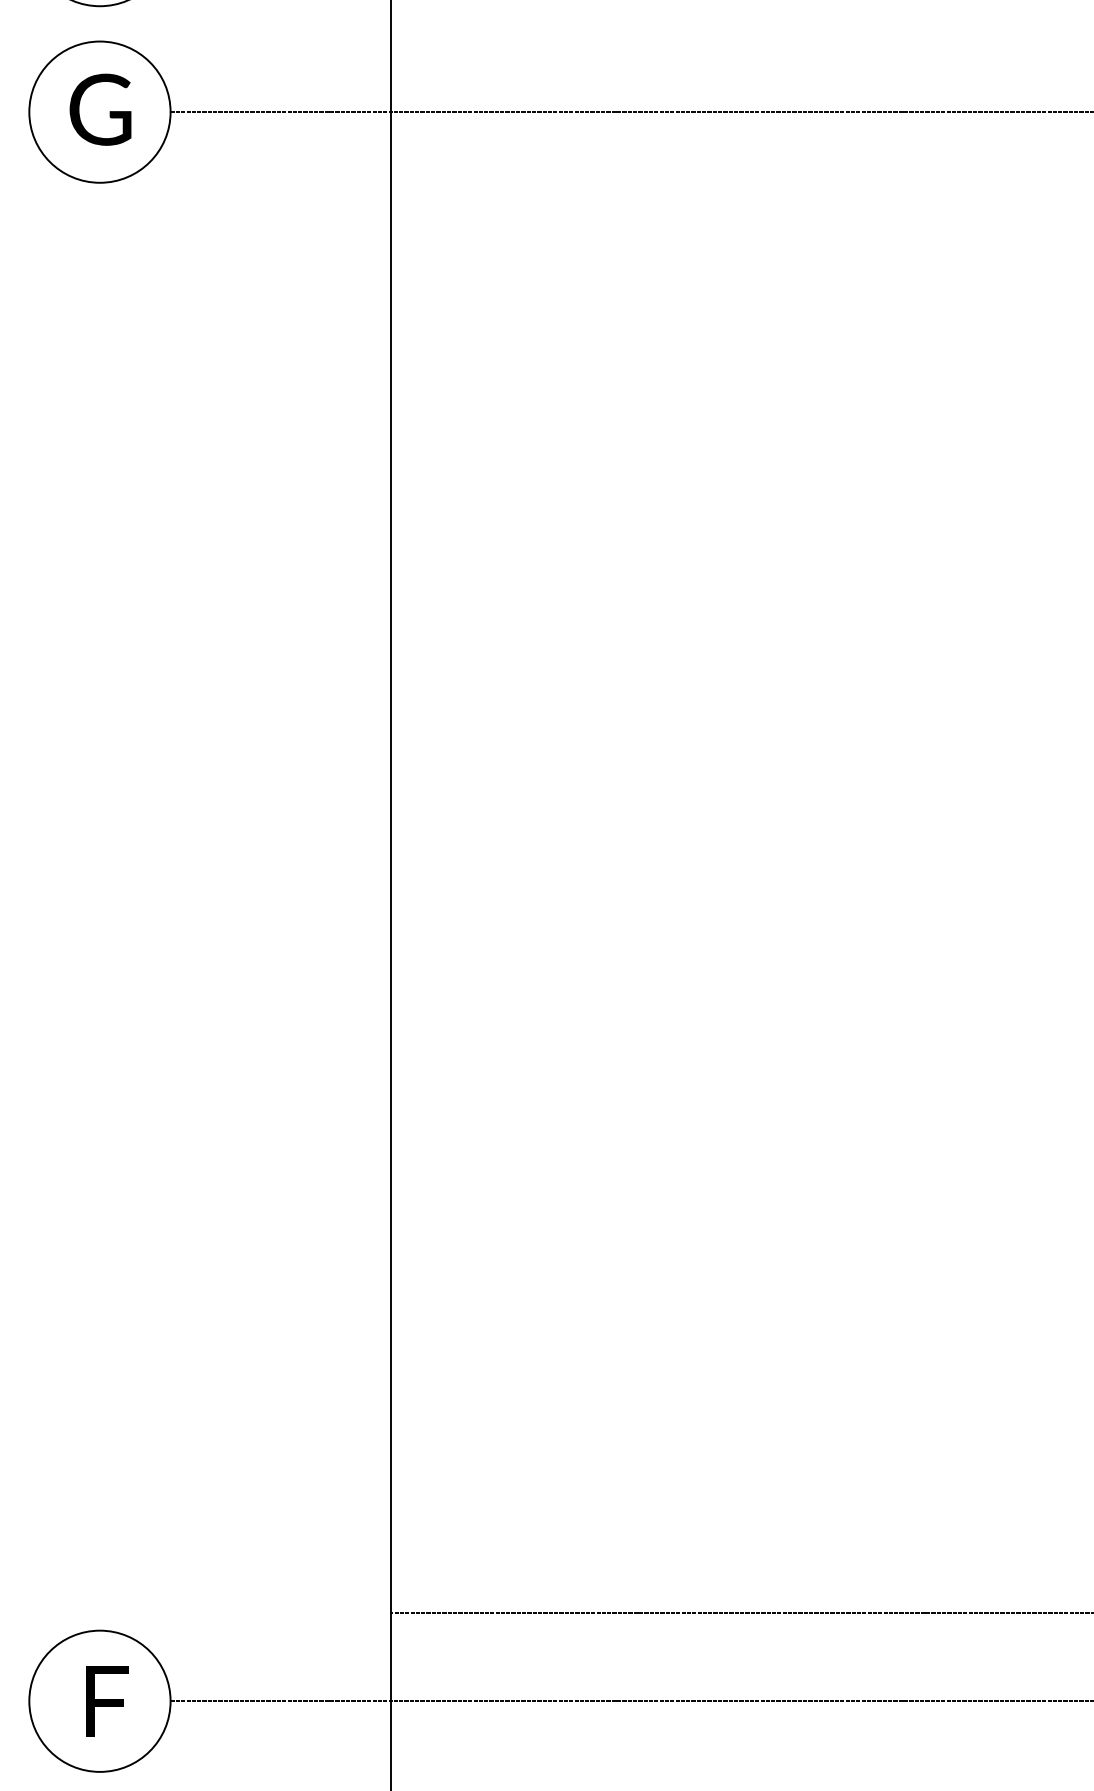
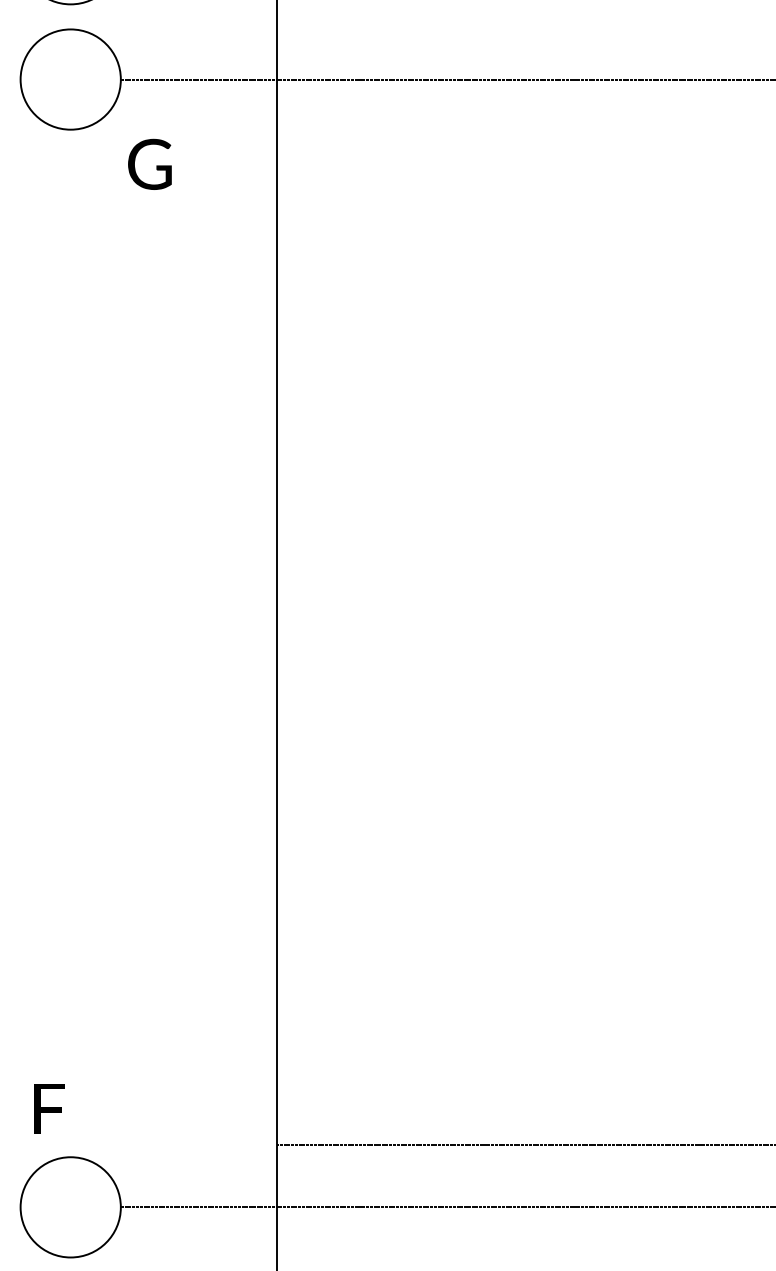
text: (100, 109) -> (149, 164), moved
text: (107, 1701) -> (49, 1108), moved

